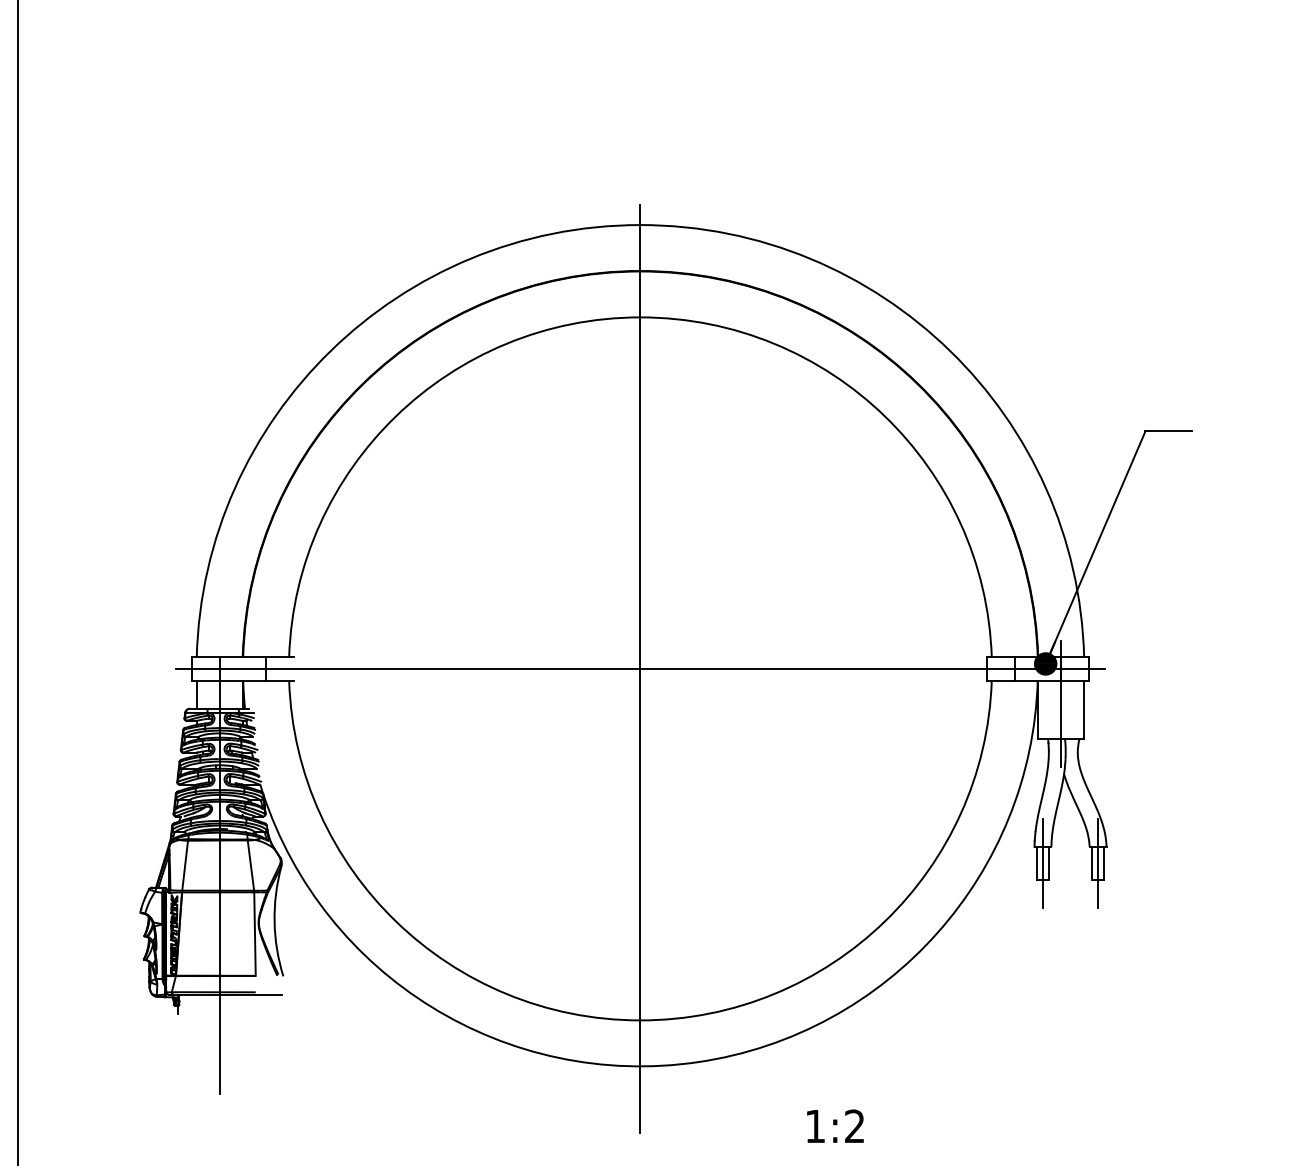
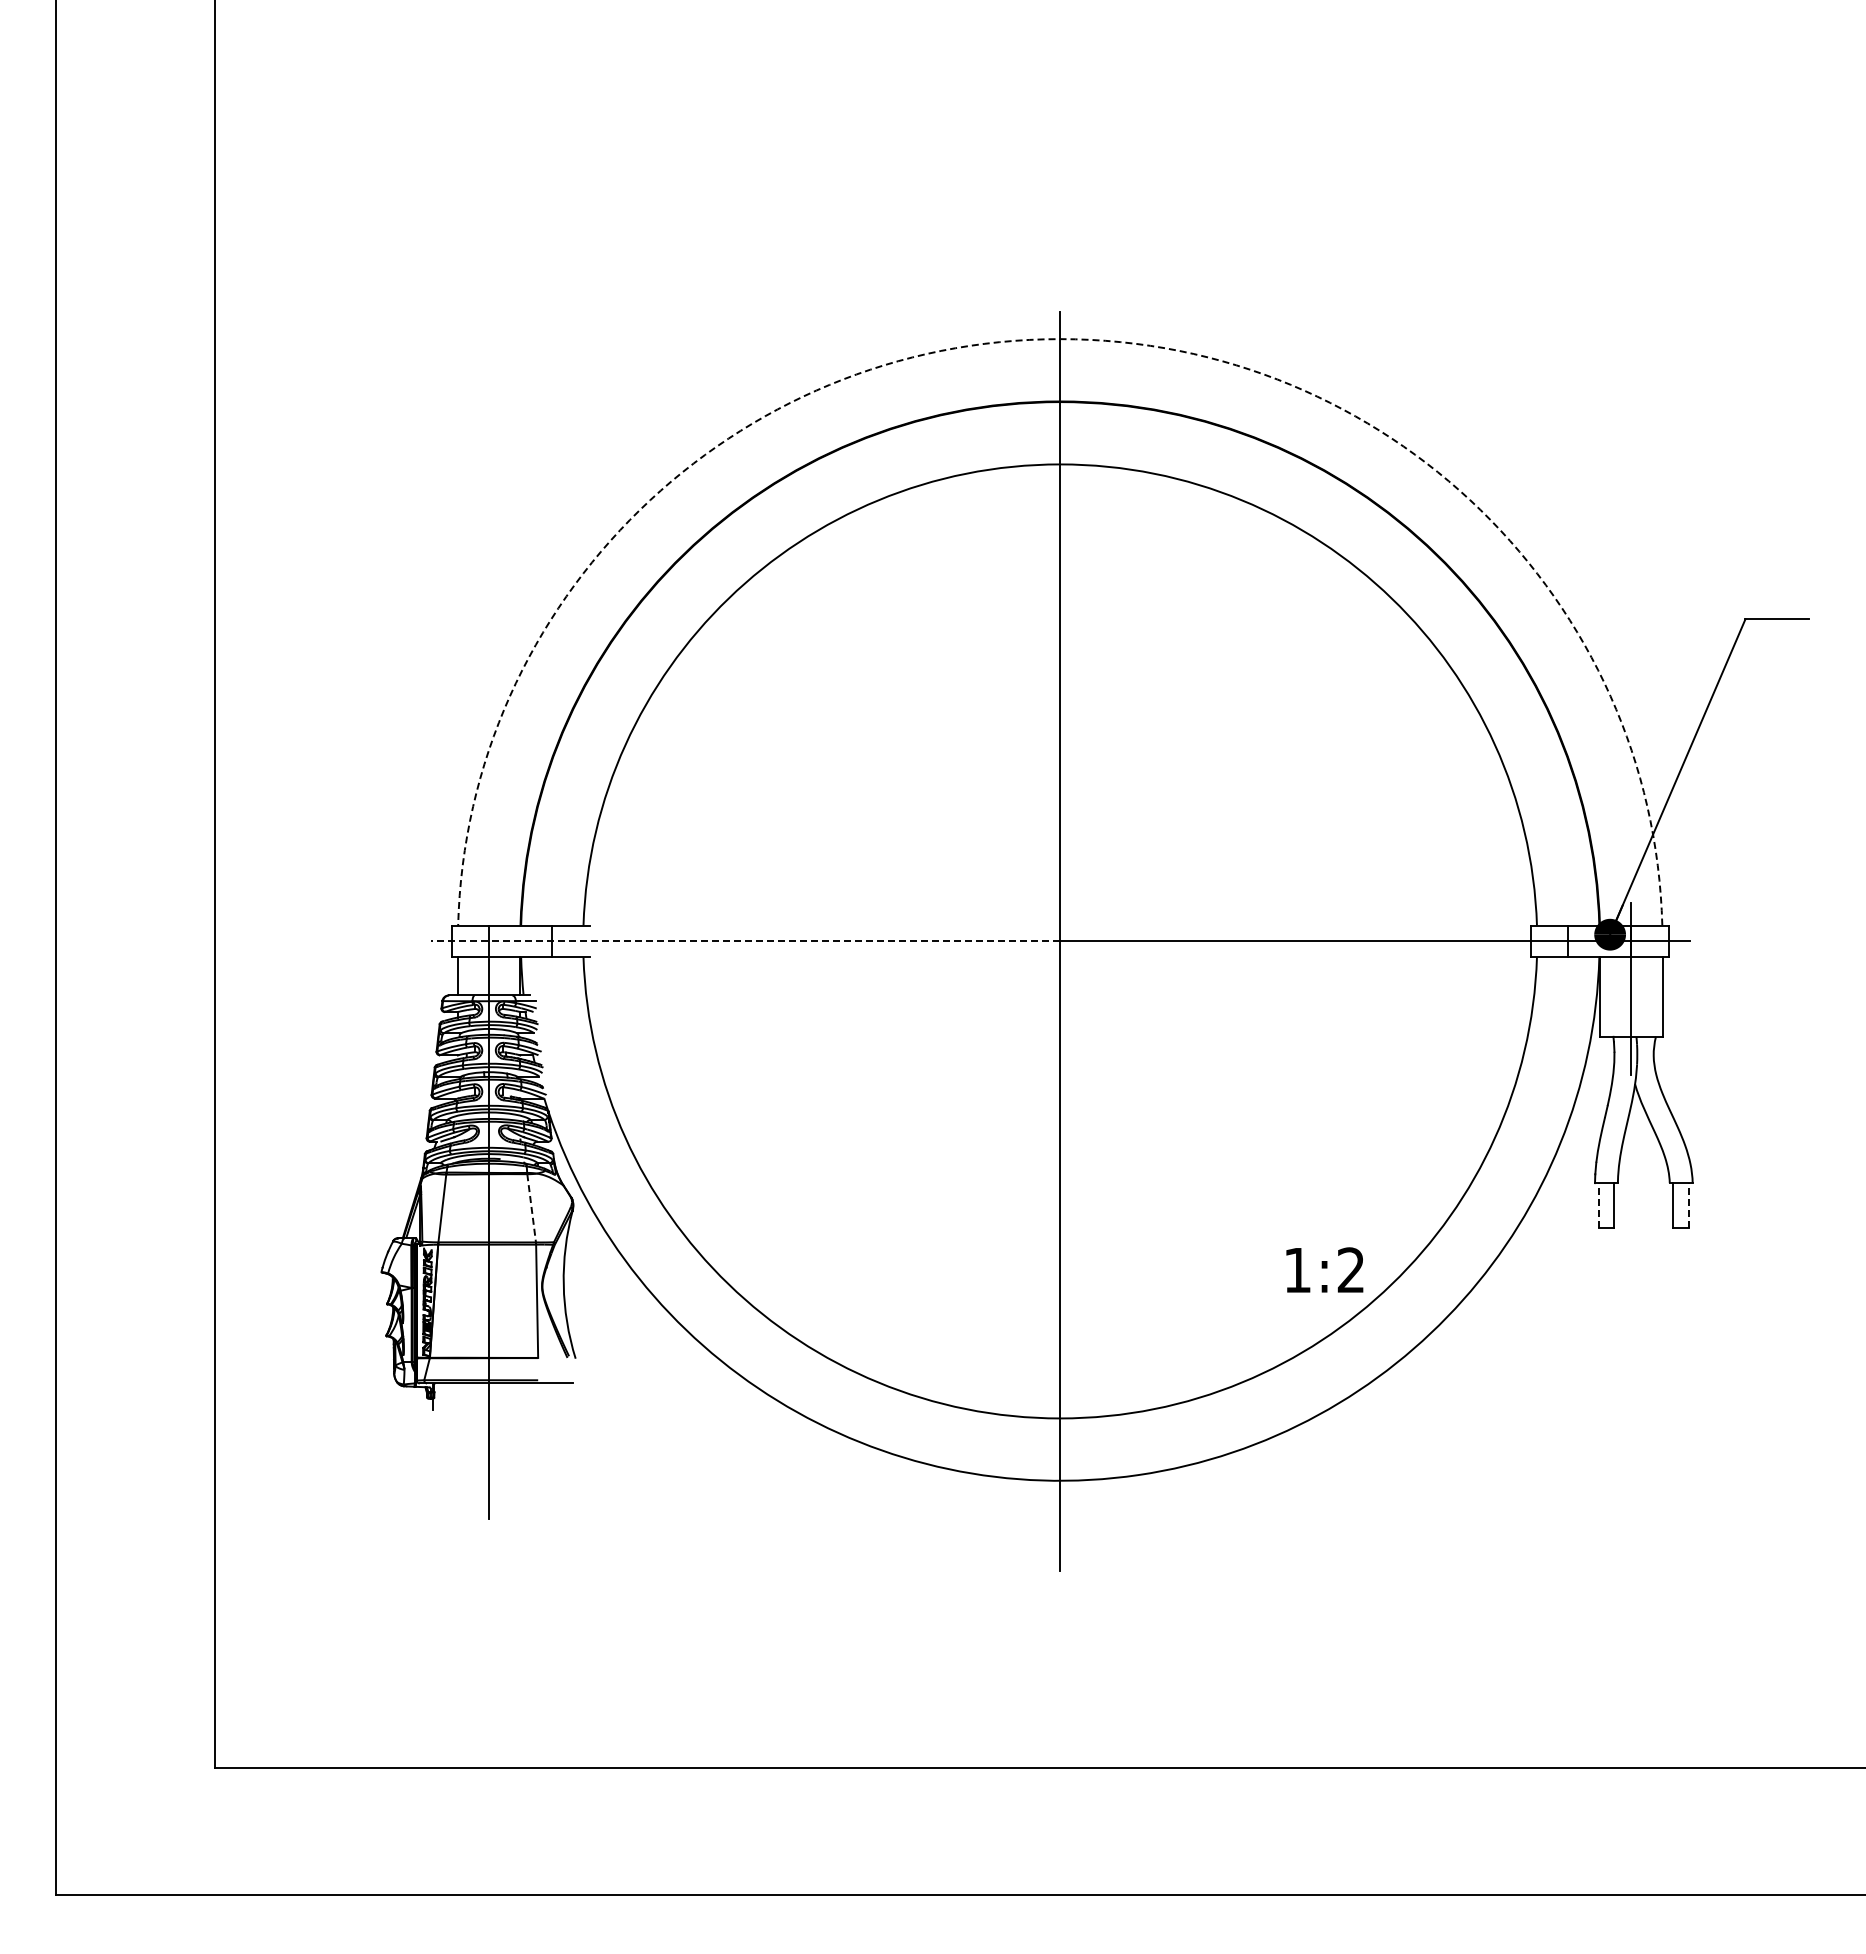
arc: (640, 225) -> (1060, 339), solid -> dashed
line: (408, 668) -> (745, 941), solid -> dashed
line: (1037, 862) -> (1598, 1204), solid -> dashed
line: (1043, 862) -> (1606, 1204), removed
line: (1098, 862) -> (1681, 1204), removed
line: (1104, 862) -> (1689, 1204), solid -> dashed
line: (250, 865) -> (531, 1208), solid -> dashed
text: (835, 1125) -> (1324, 1269), moved

